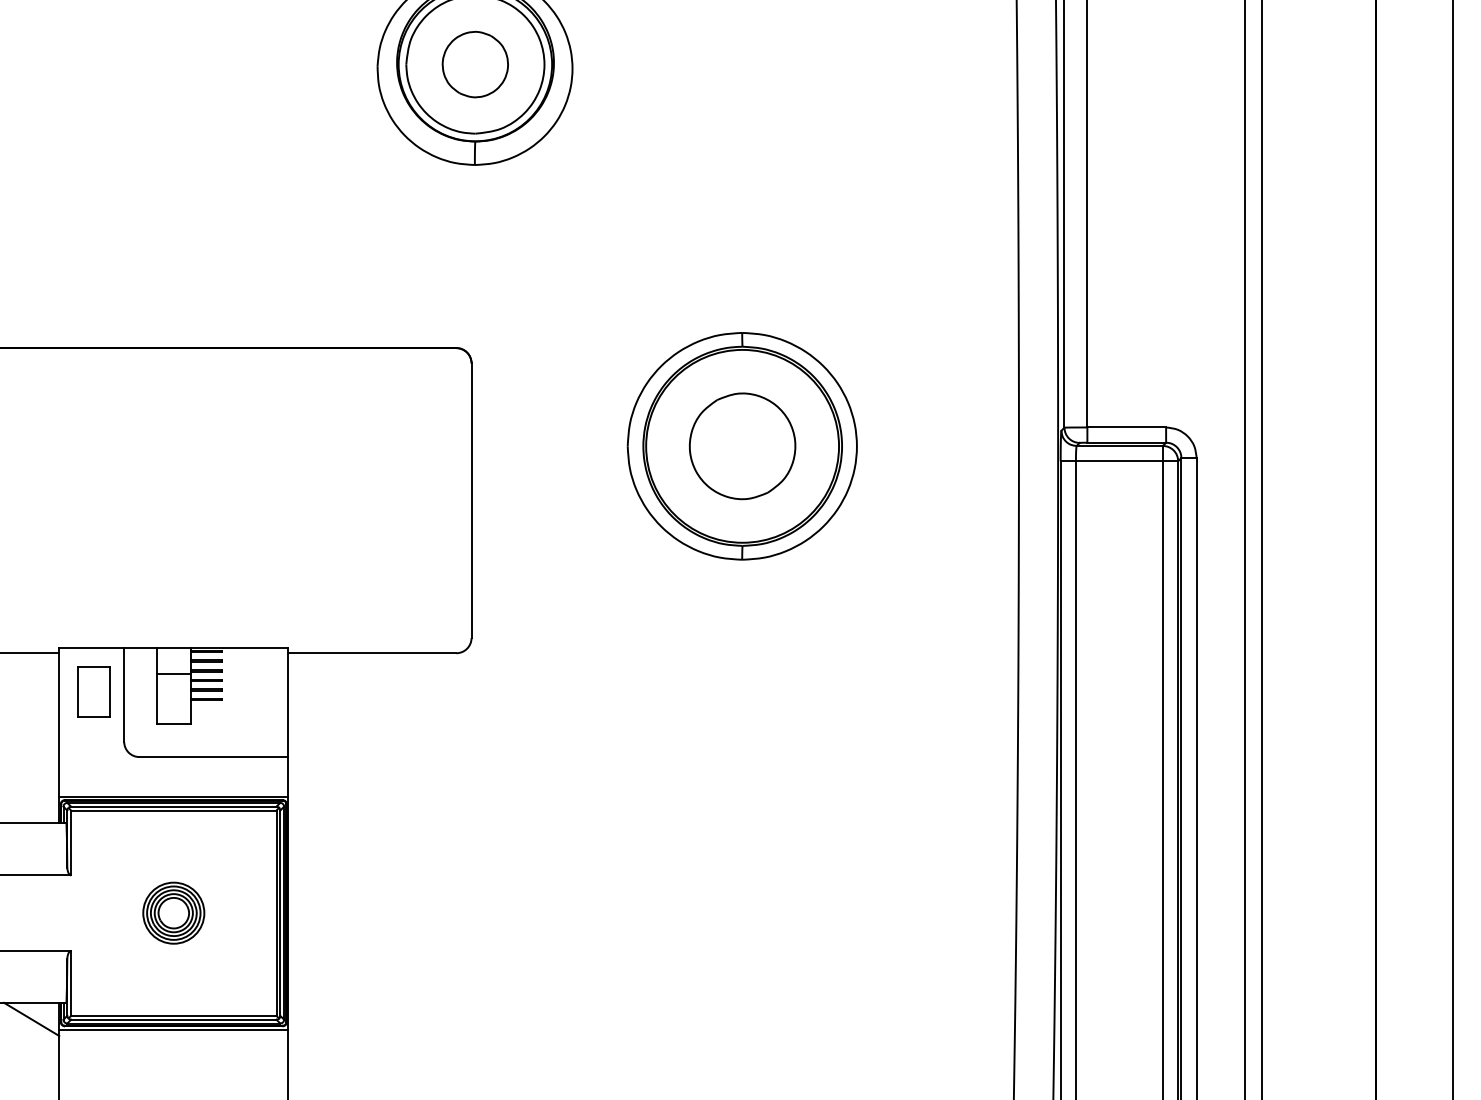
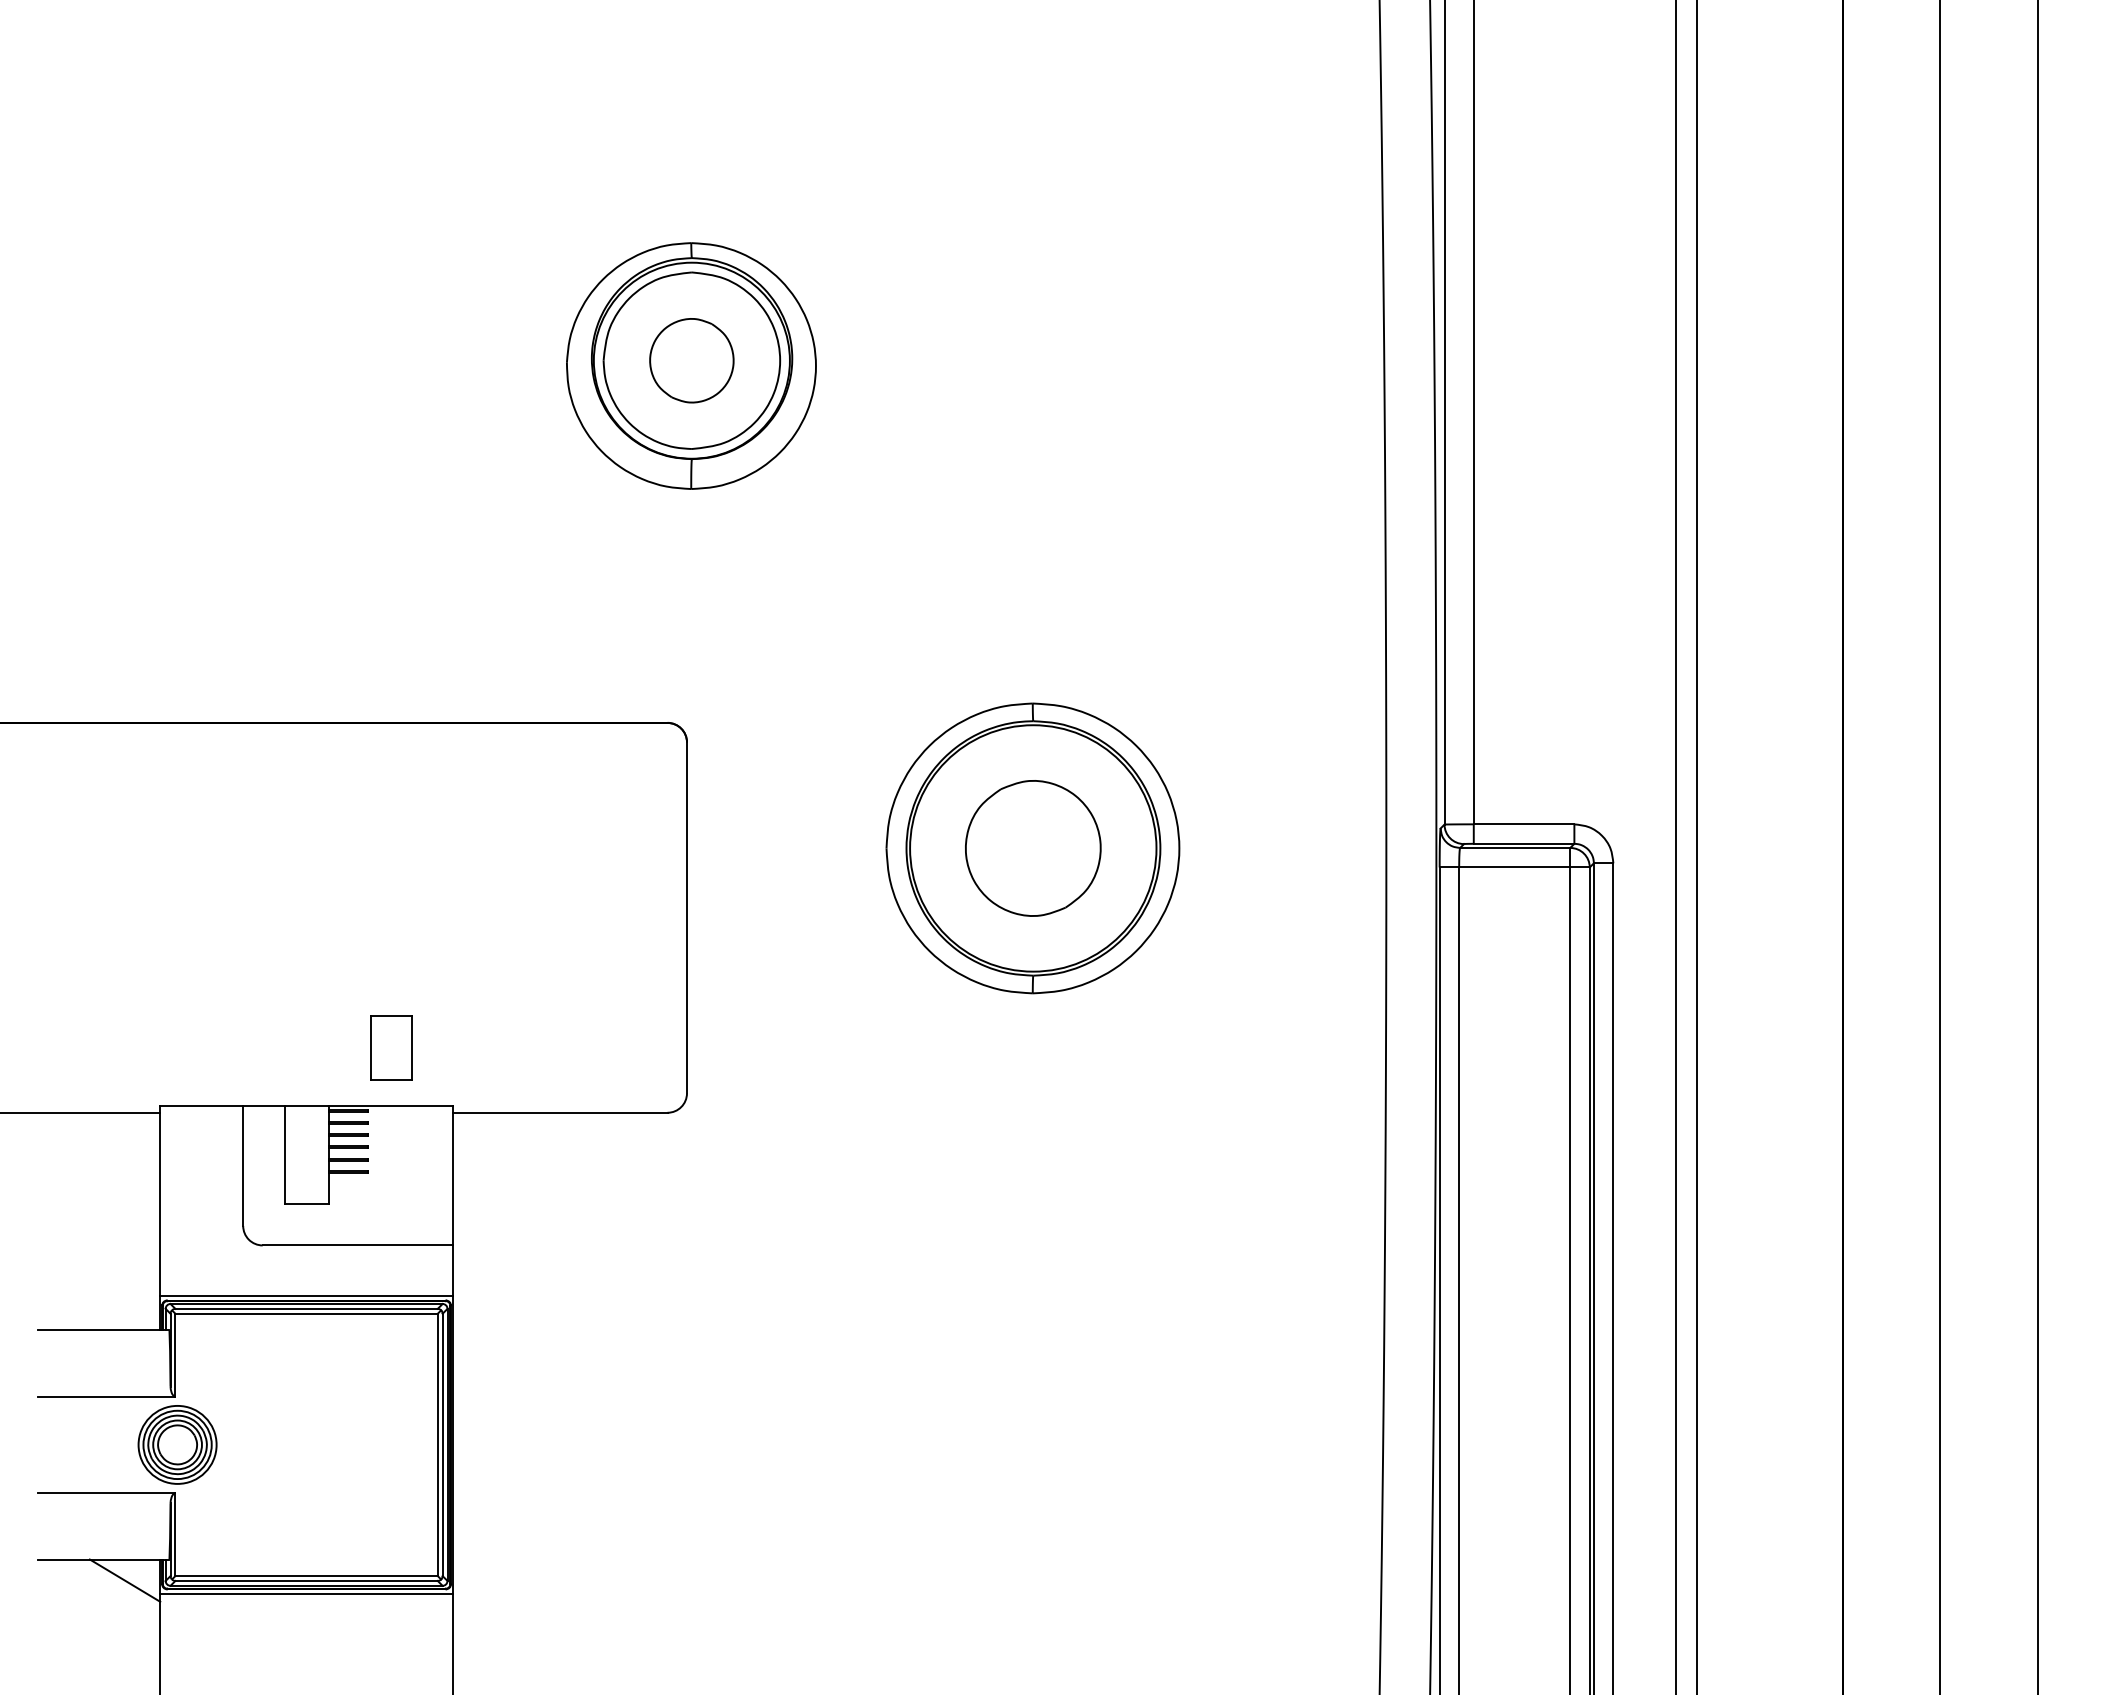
line: (173, 674) -> (306, 1139), removed
part: (93, 691) -> (391, 1047), moved
part: (173, 912) -> (177, 1444), moved

